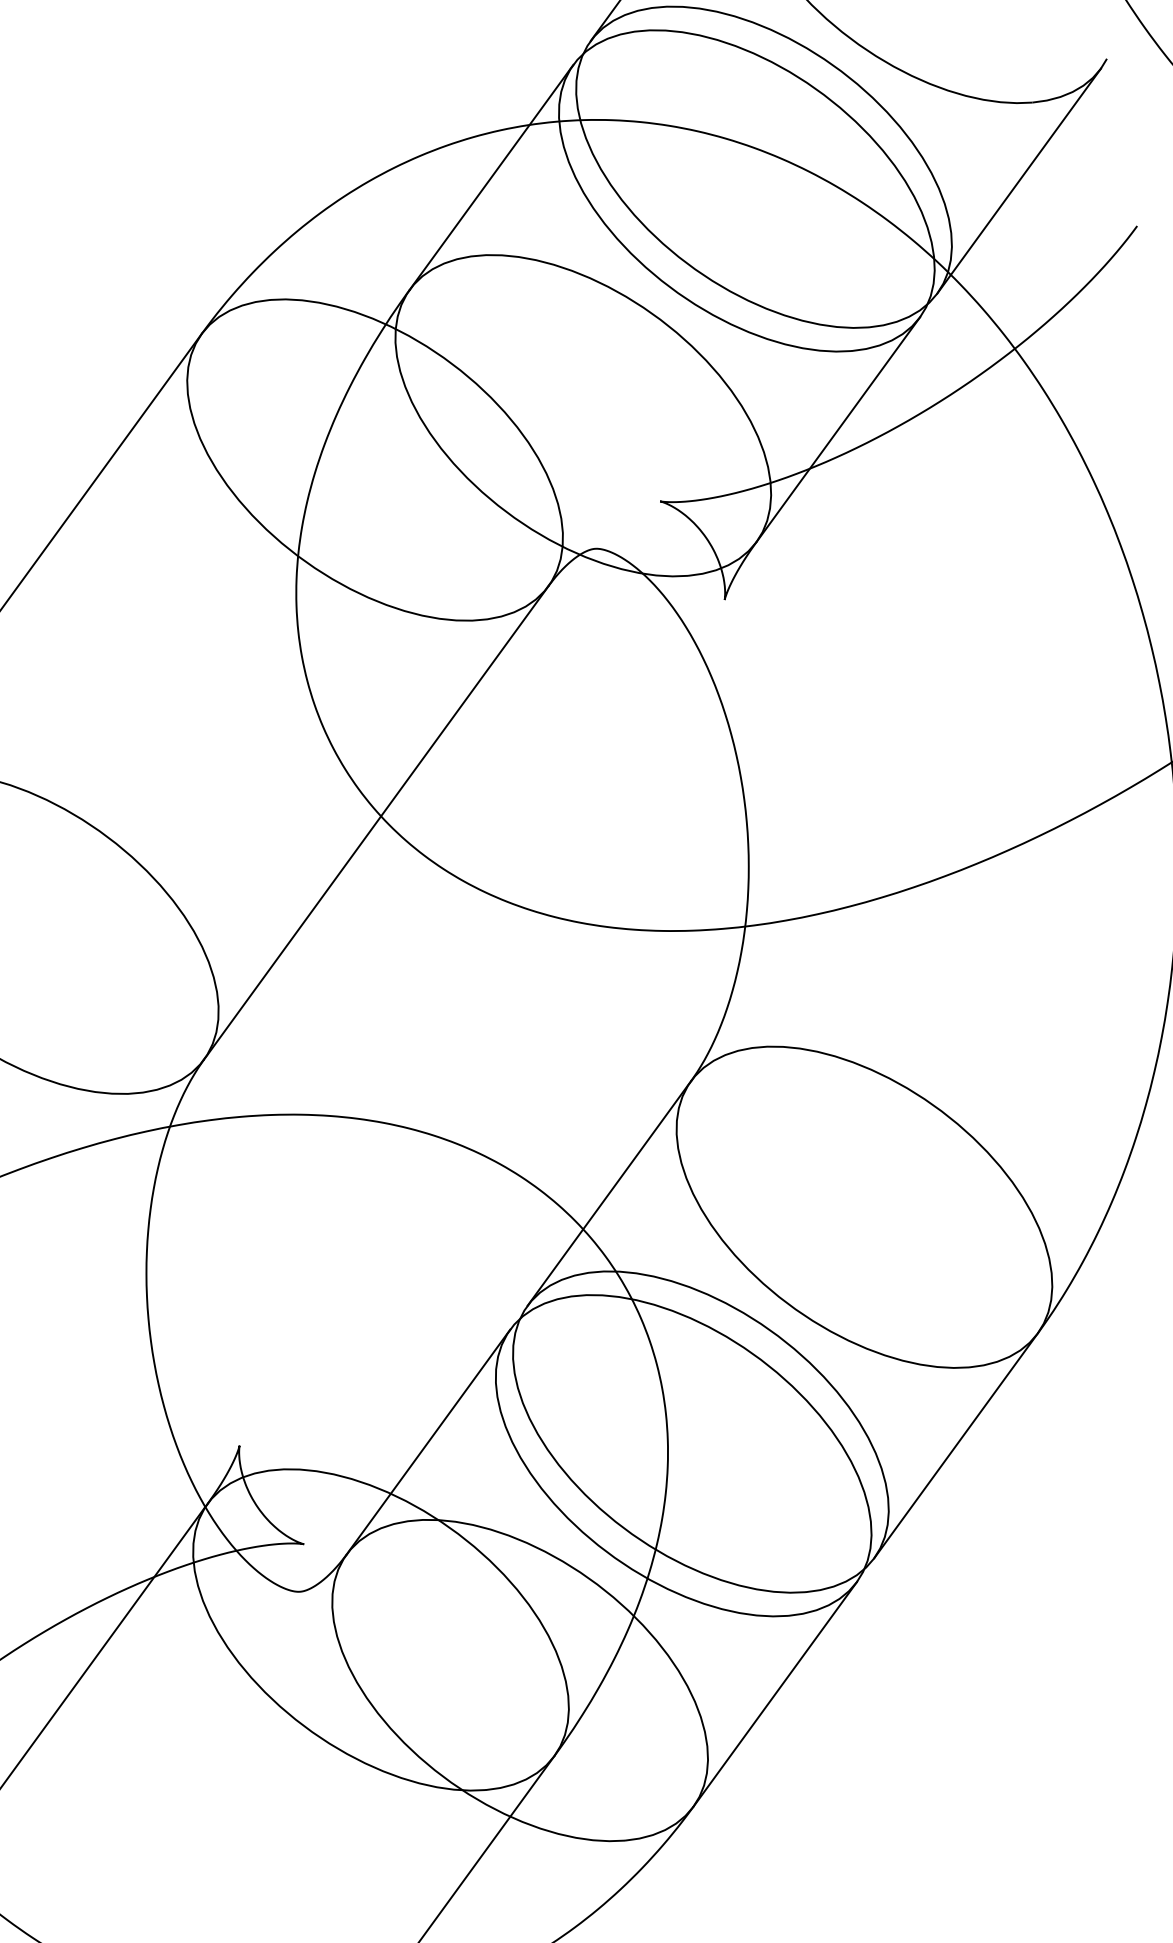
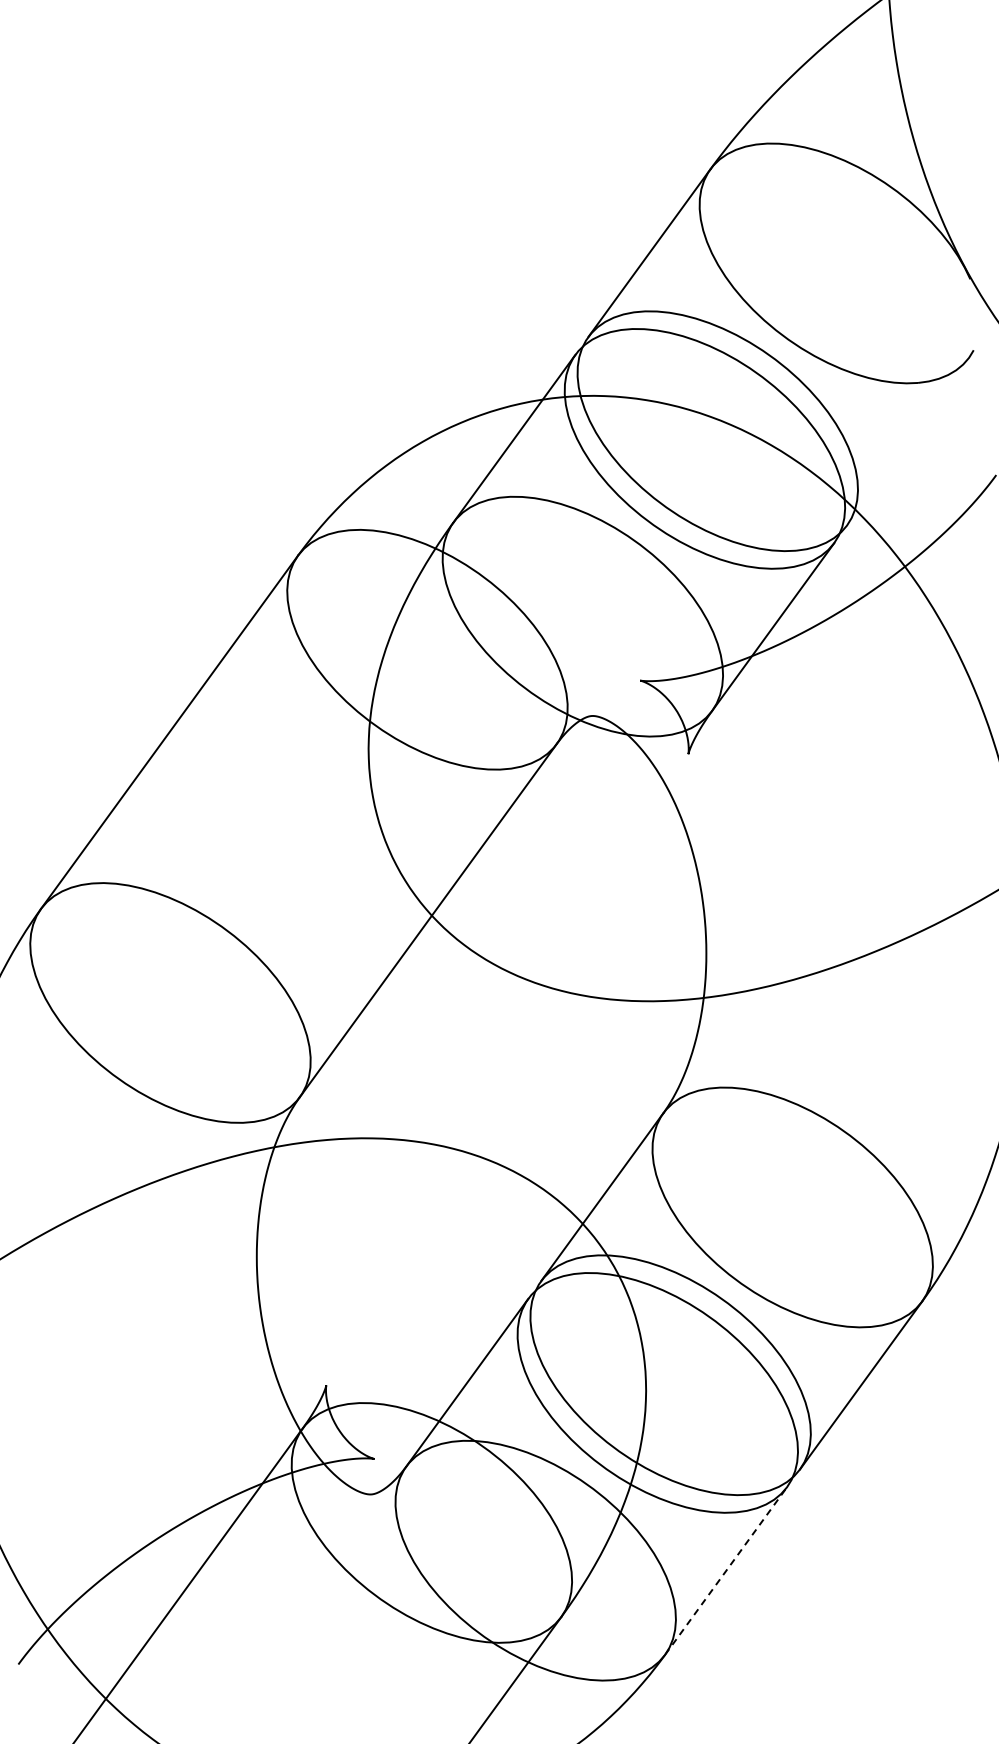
line: (1019, 181) -> (908, 441), removed
line: (775, 1693) -> (726, 1570), solid -> dashed

